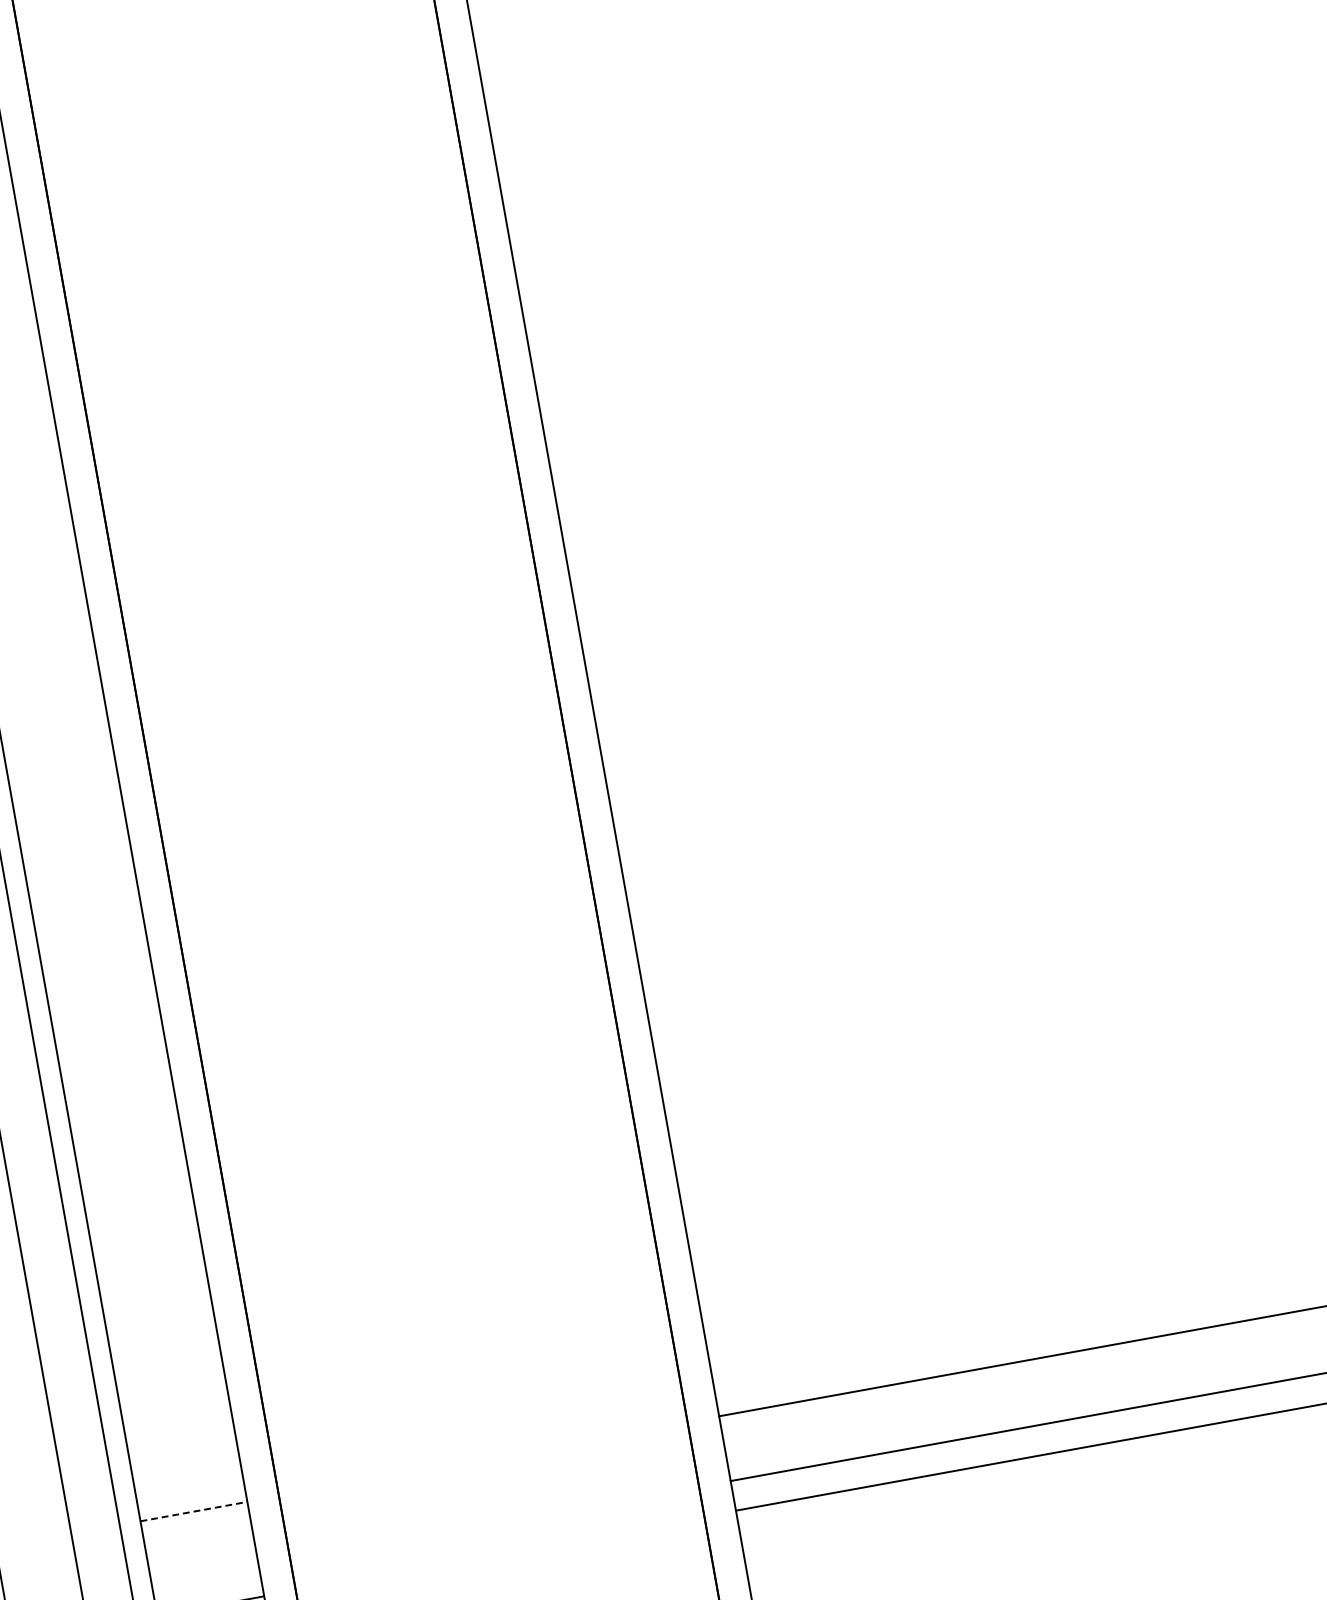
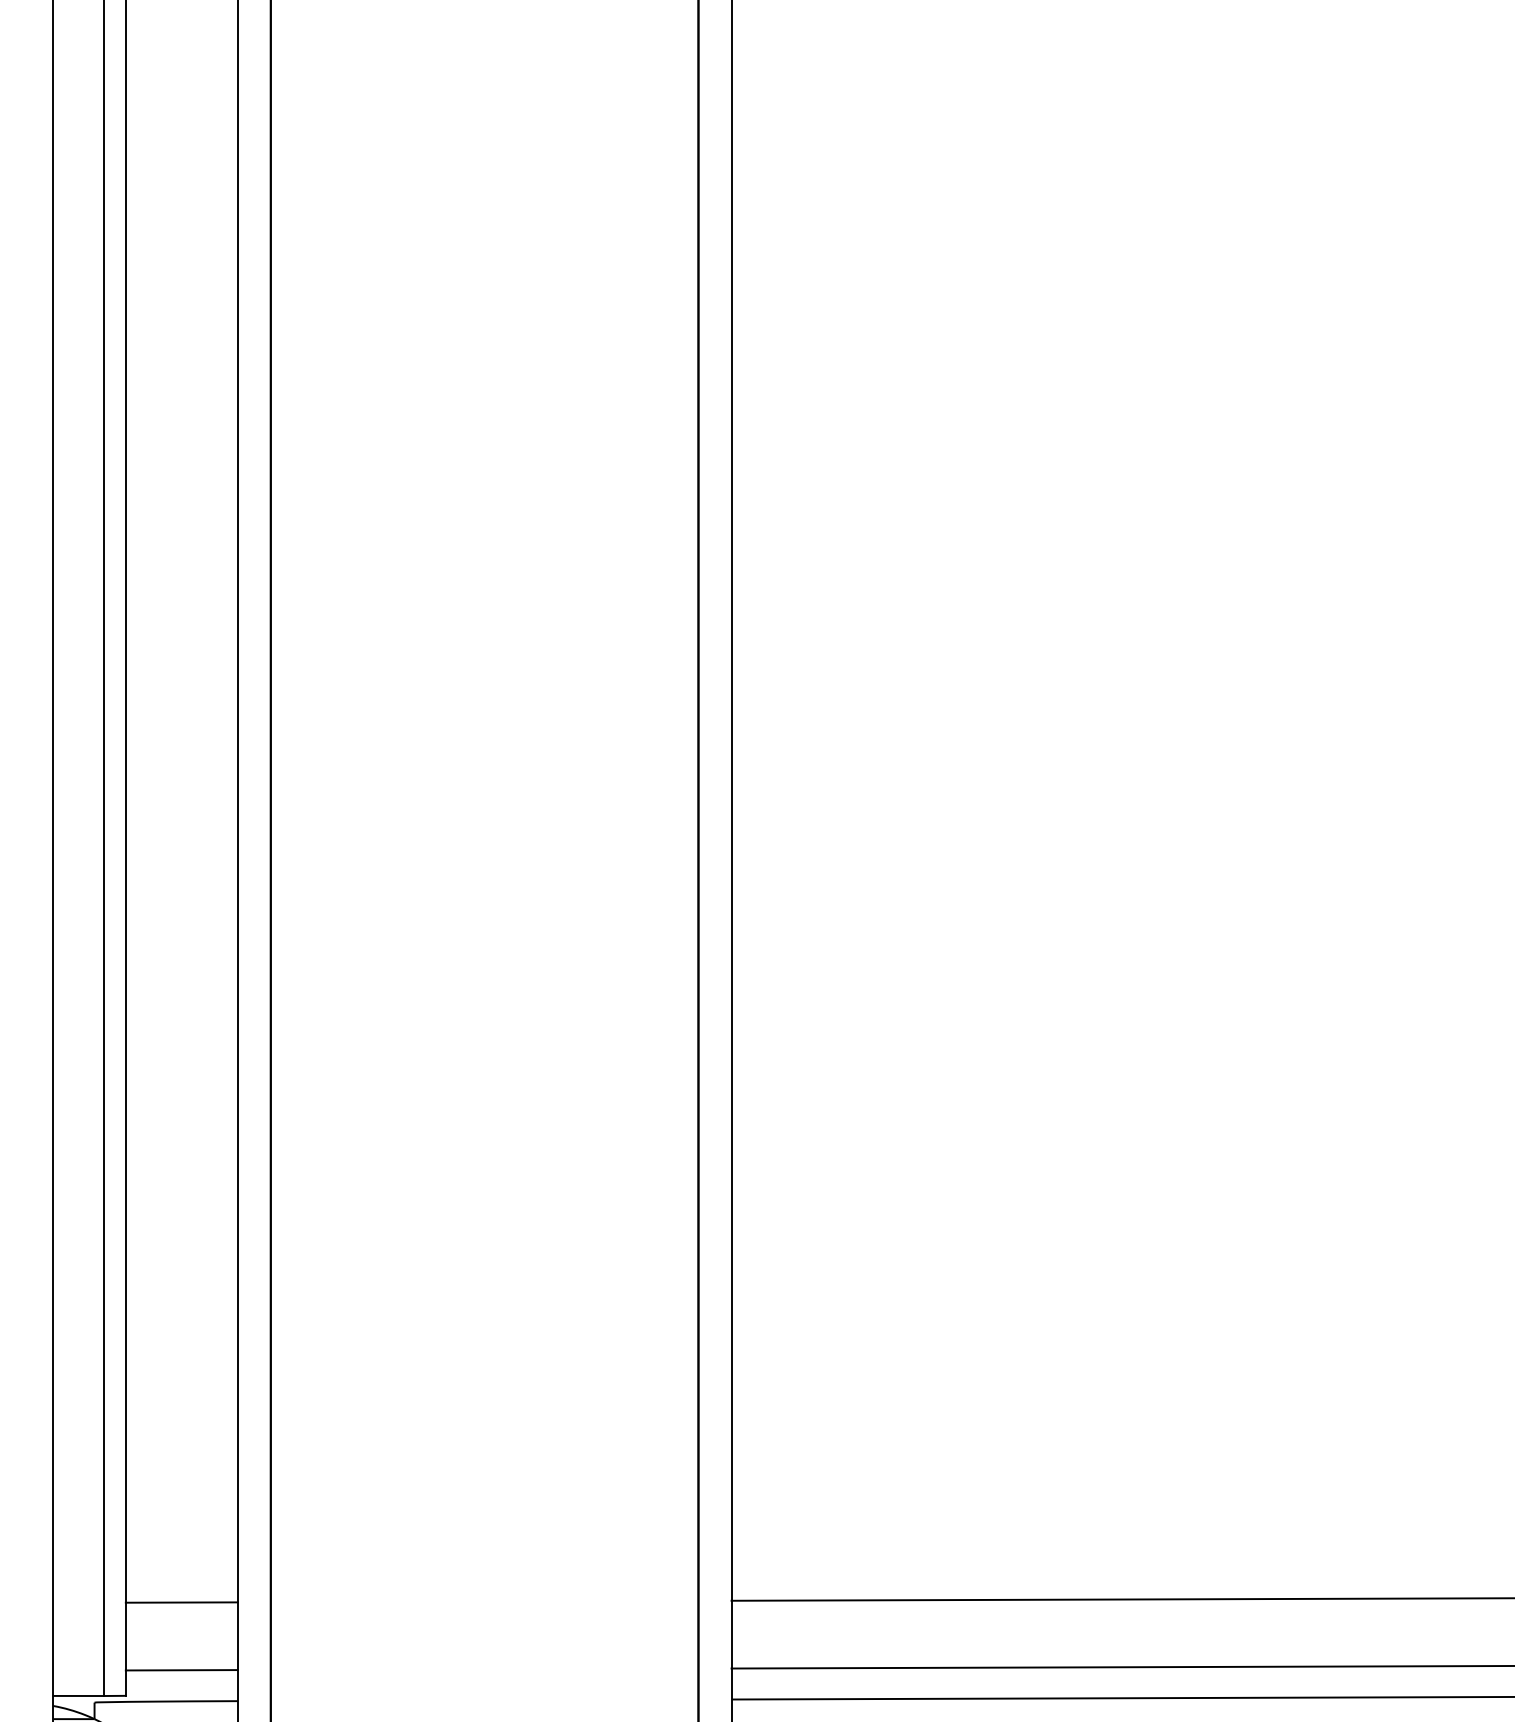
line: (193, 1511) -> (181, 1602), dashed -> solid
line: (205, 1576) -> (181, 1670), added

